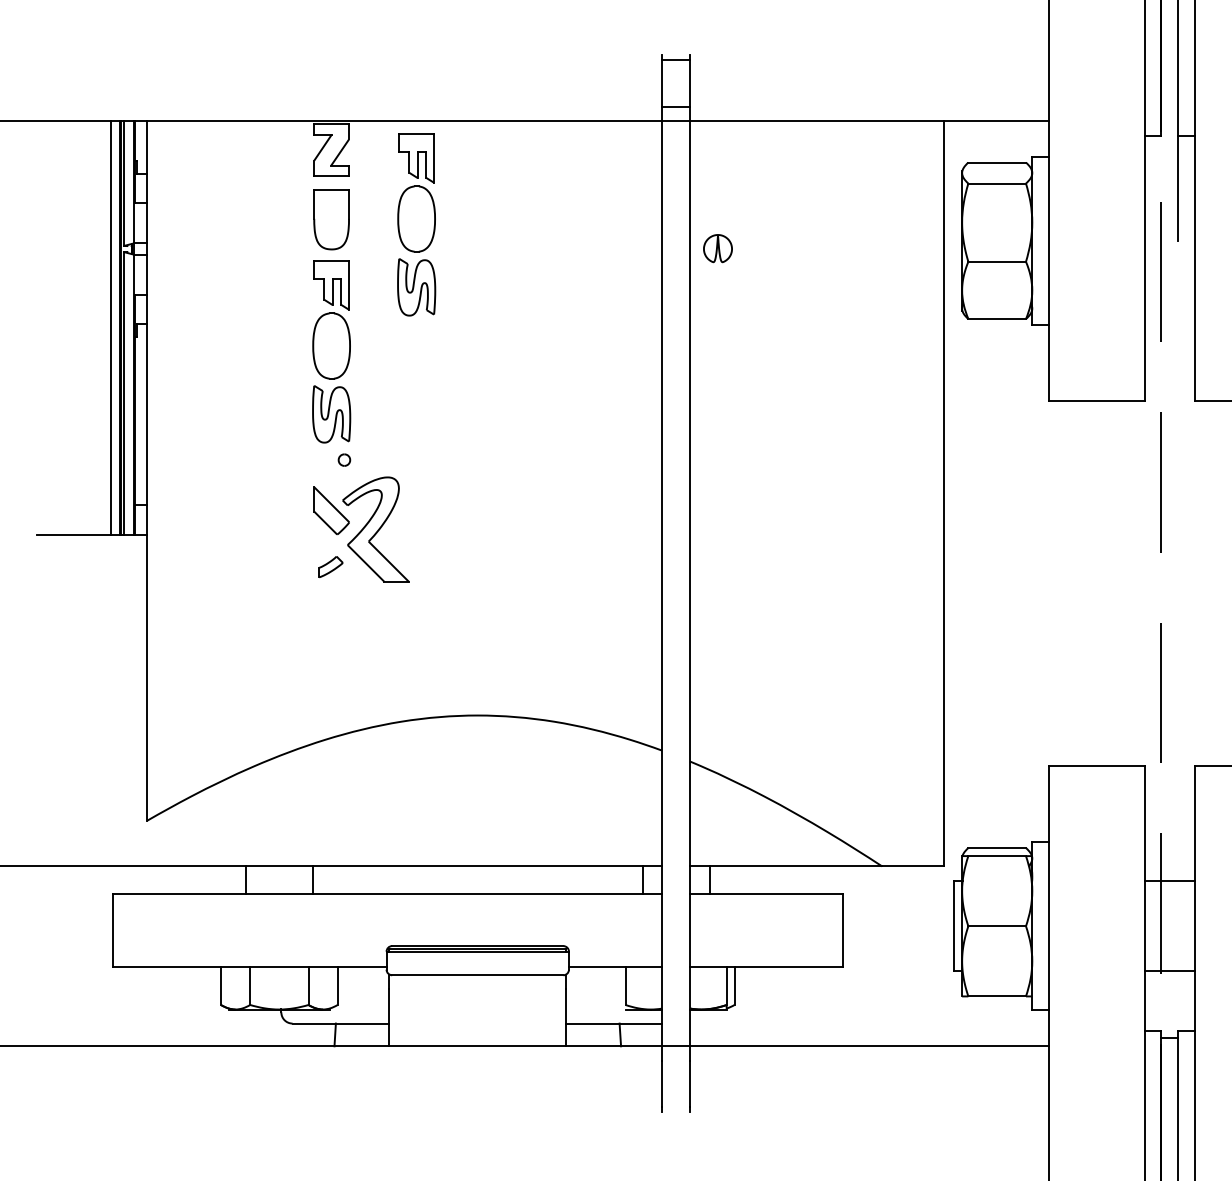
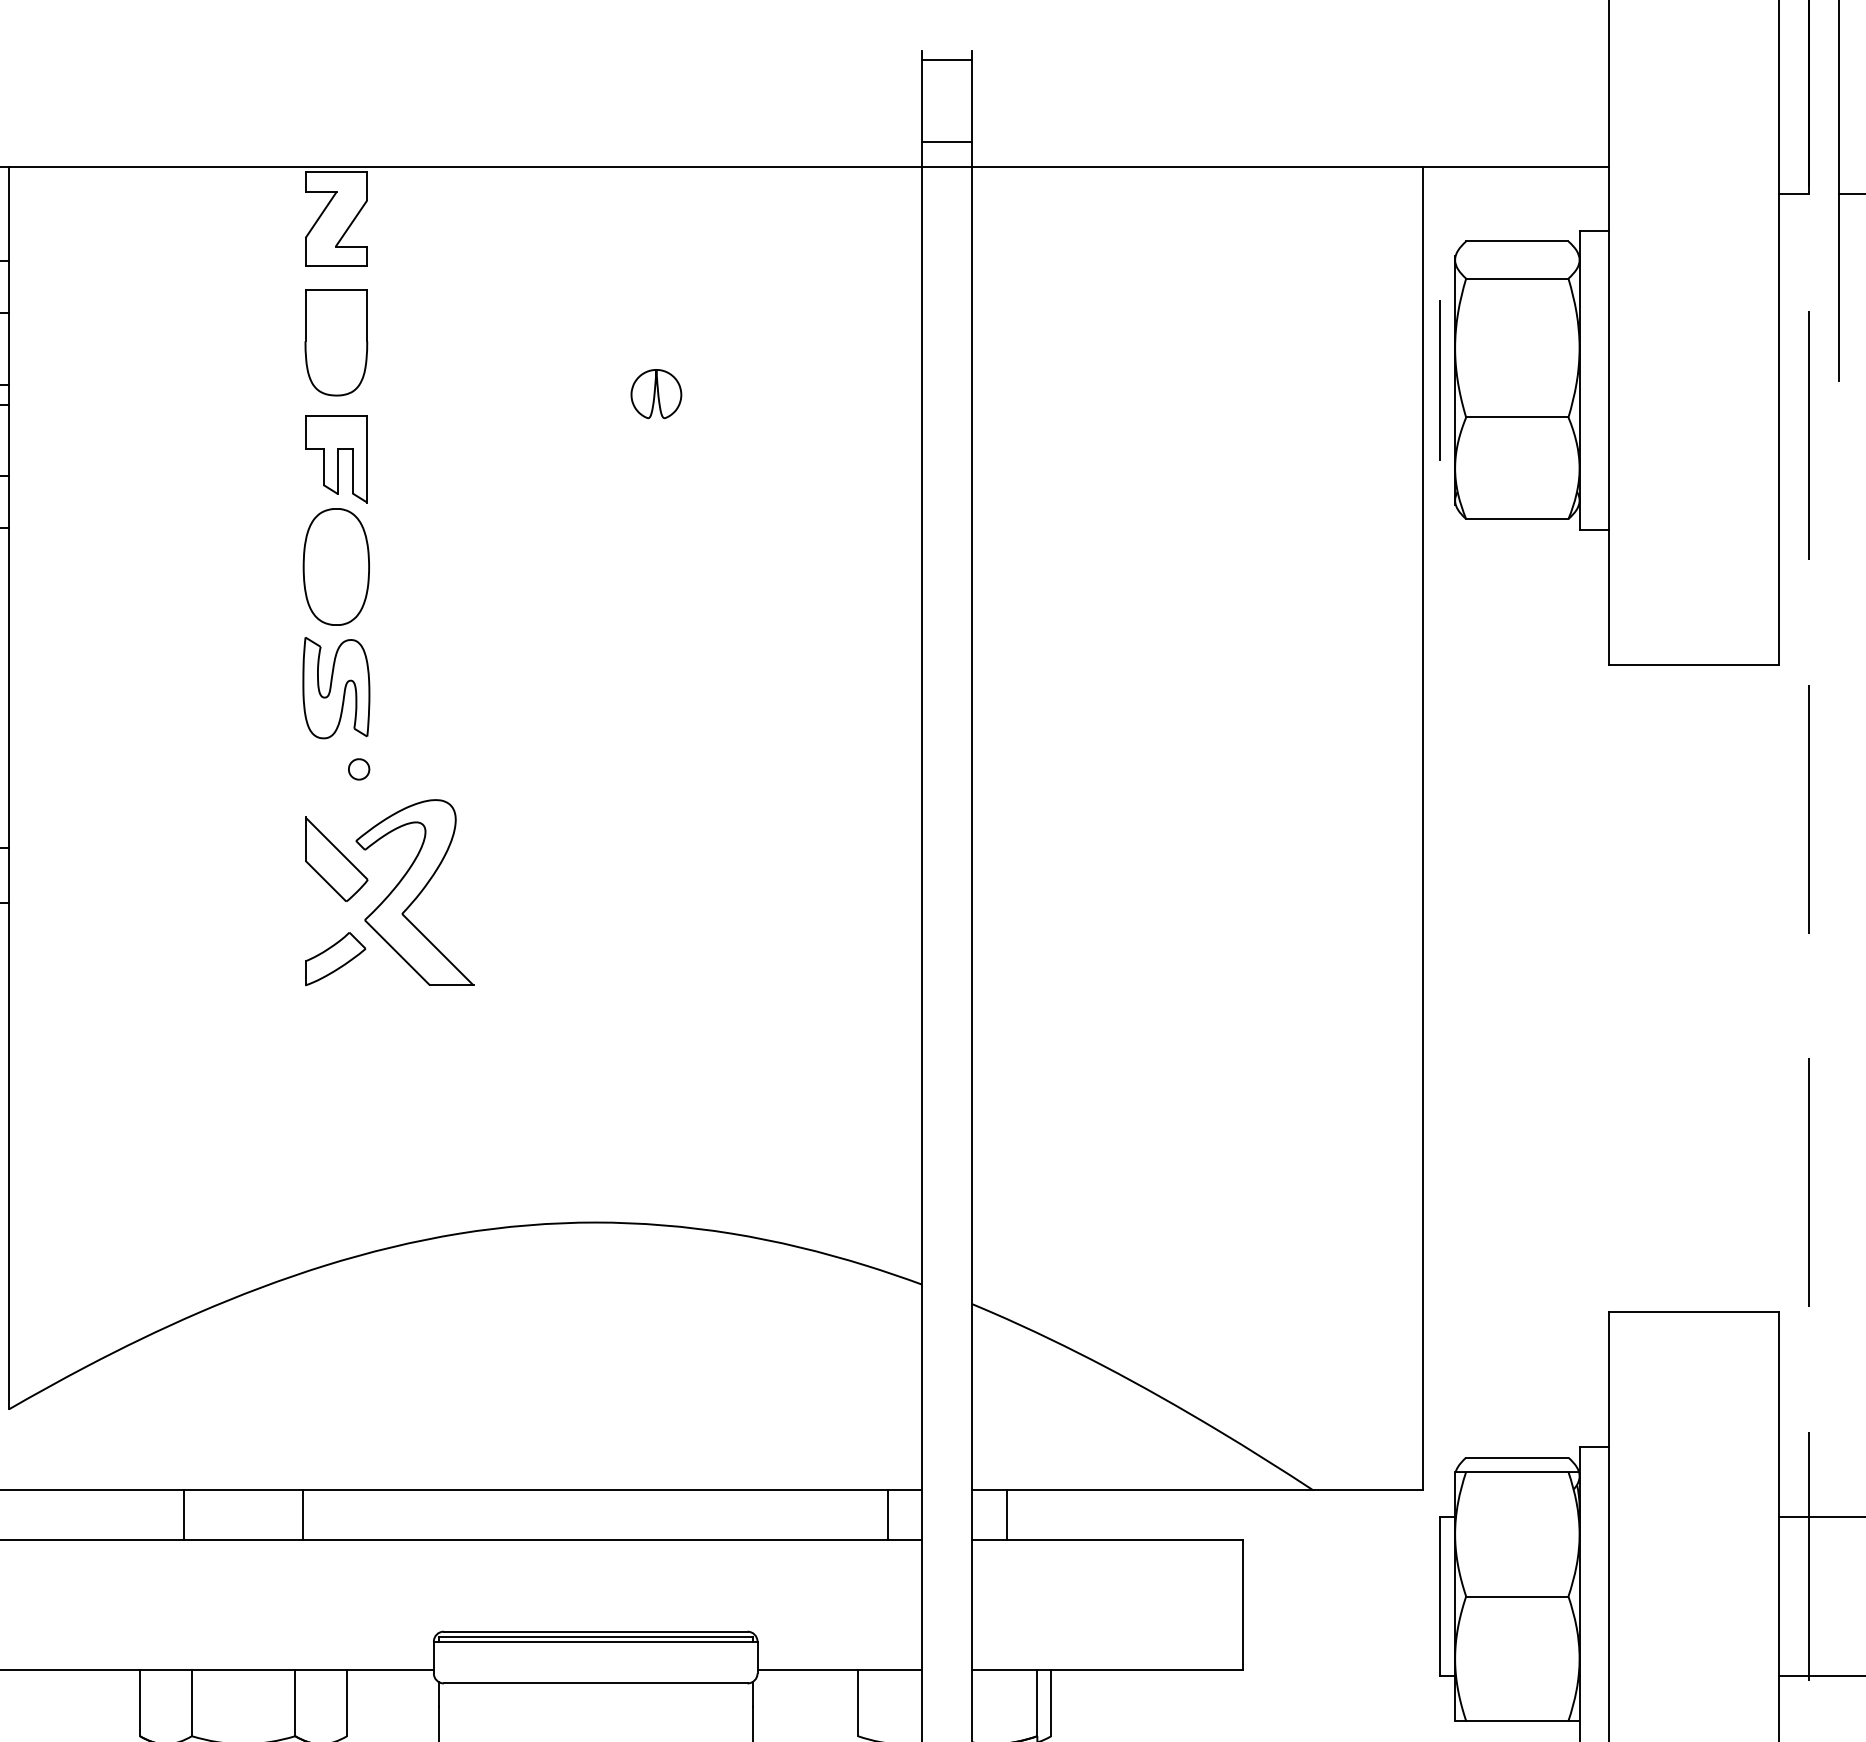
part: (416, 224) -> (486, 351), removed
line: (953, 240) -> (1439, 379), added
part: (717, 248) -> (655, 393), moved
part: (330, 566) -> (334, 958), size x1.43

